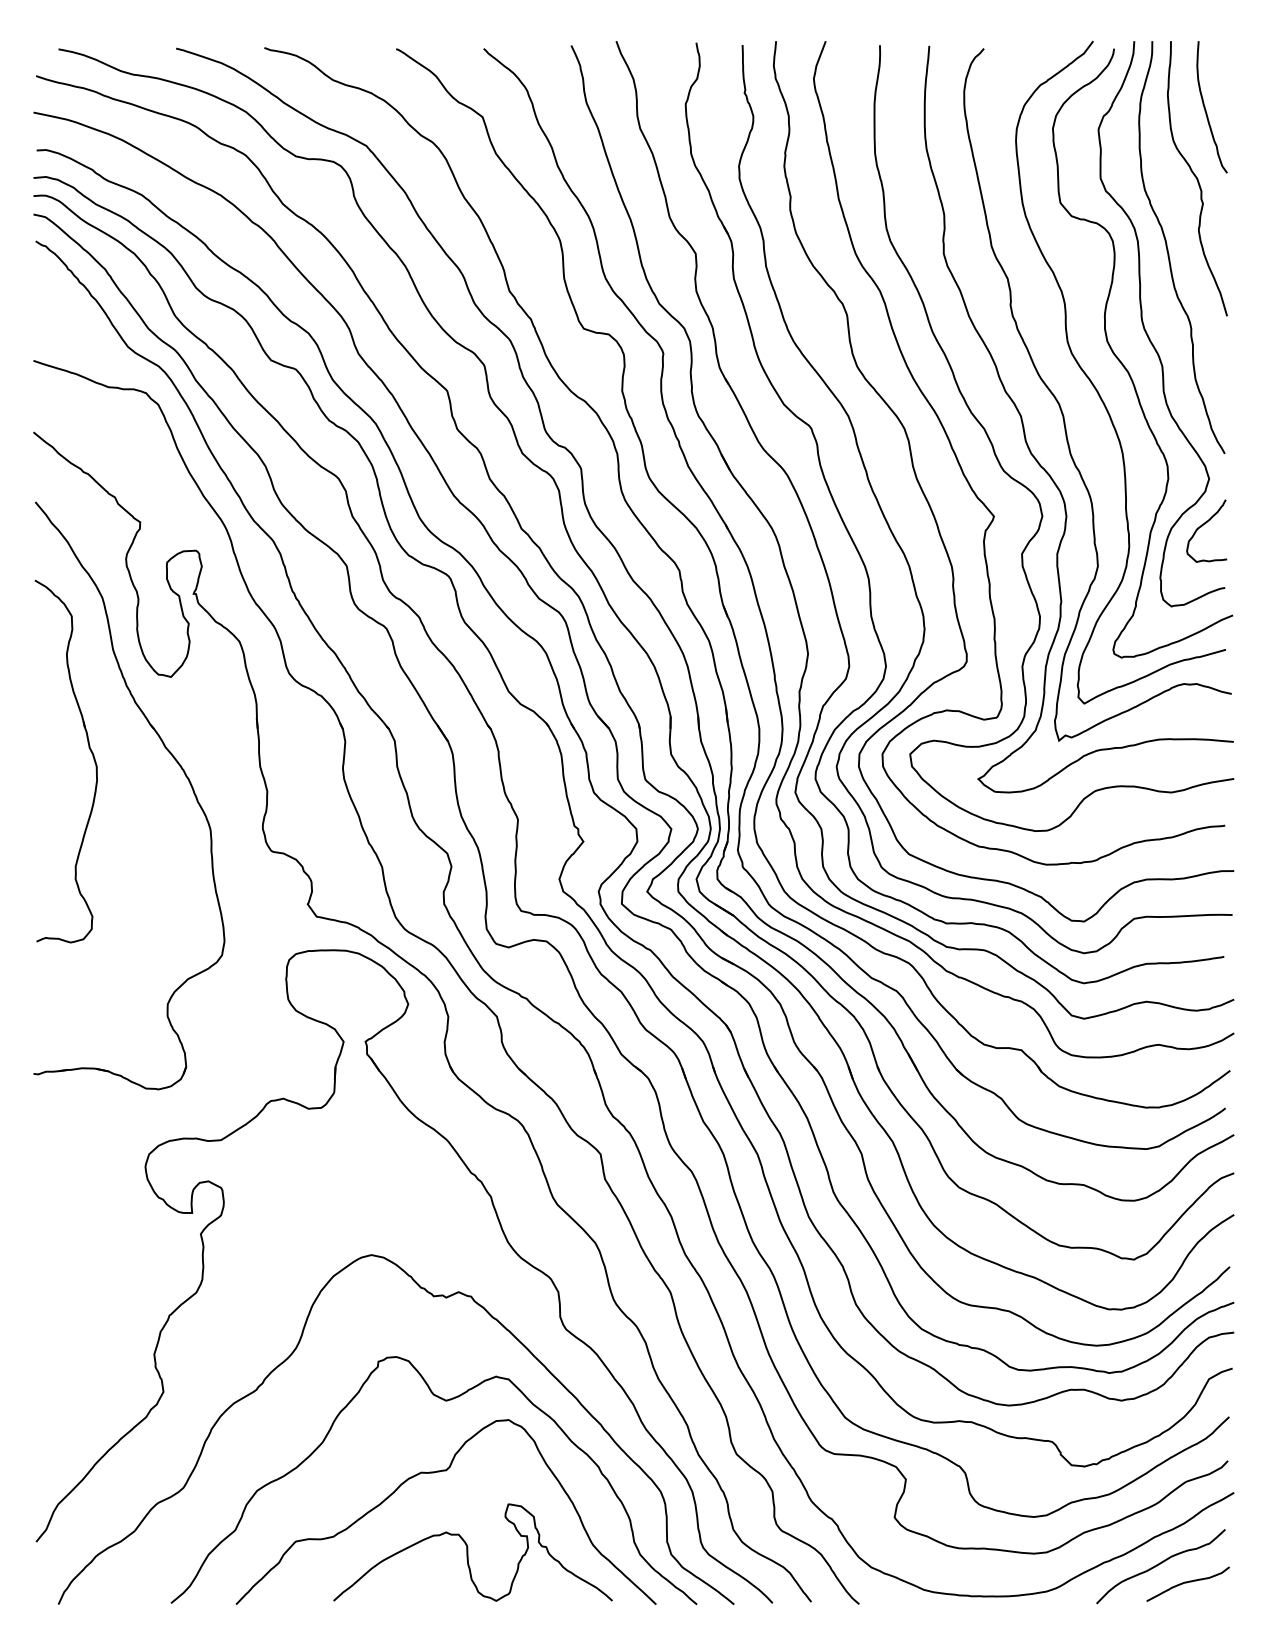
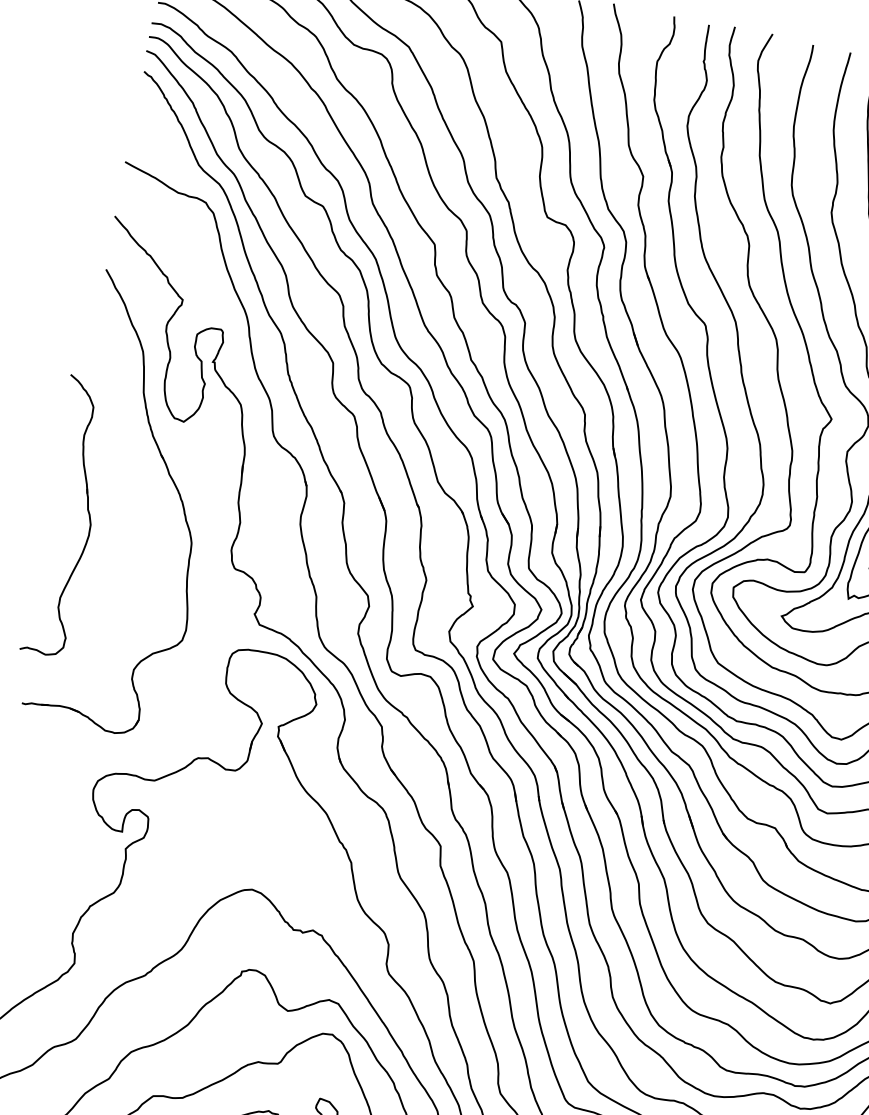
part: (89, 749) -> (87, 510), moved

